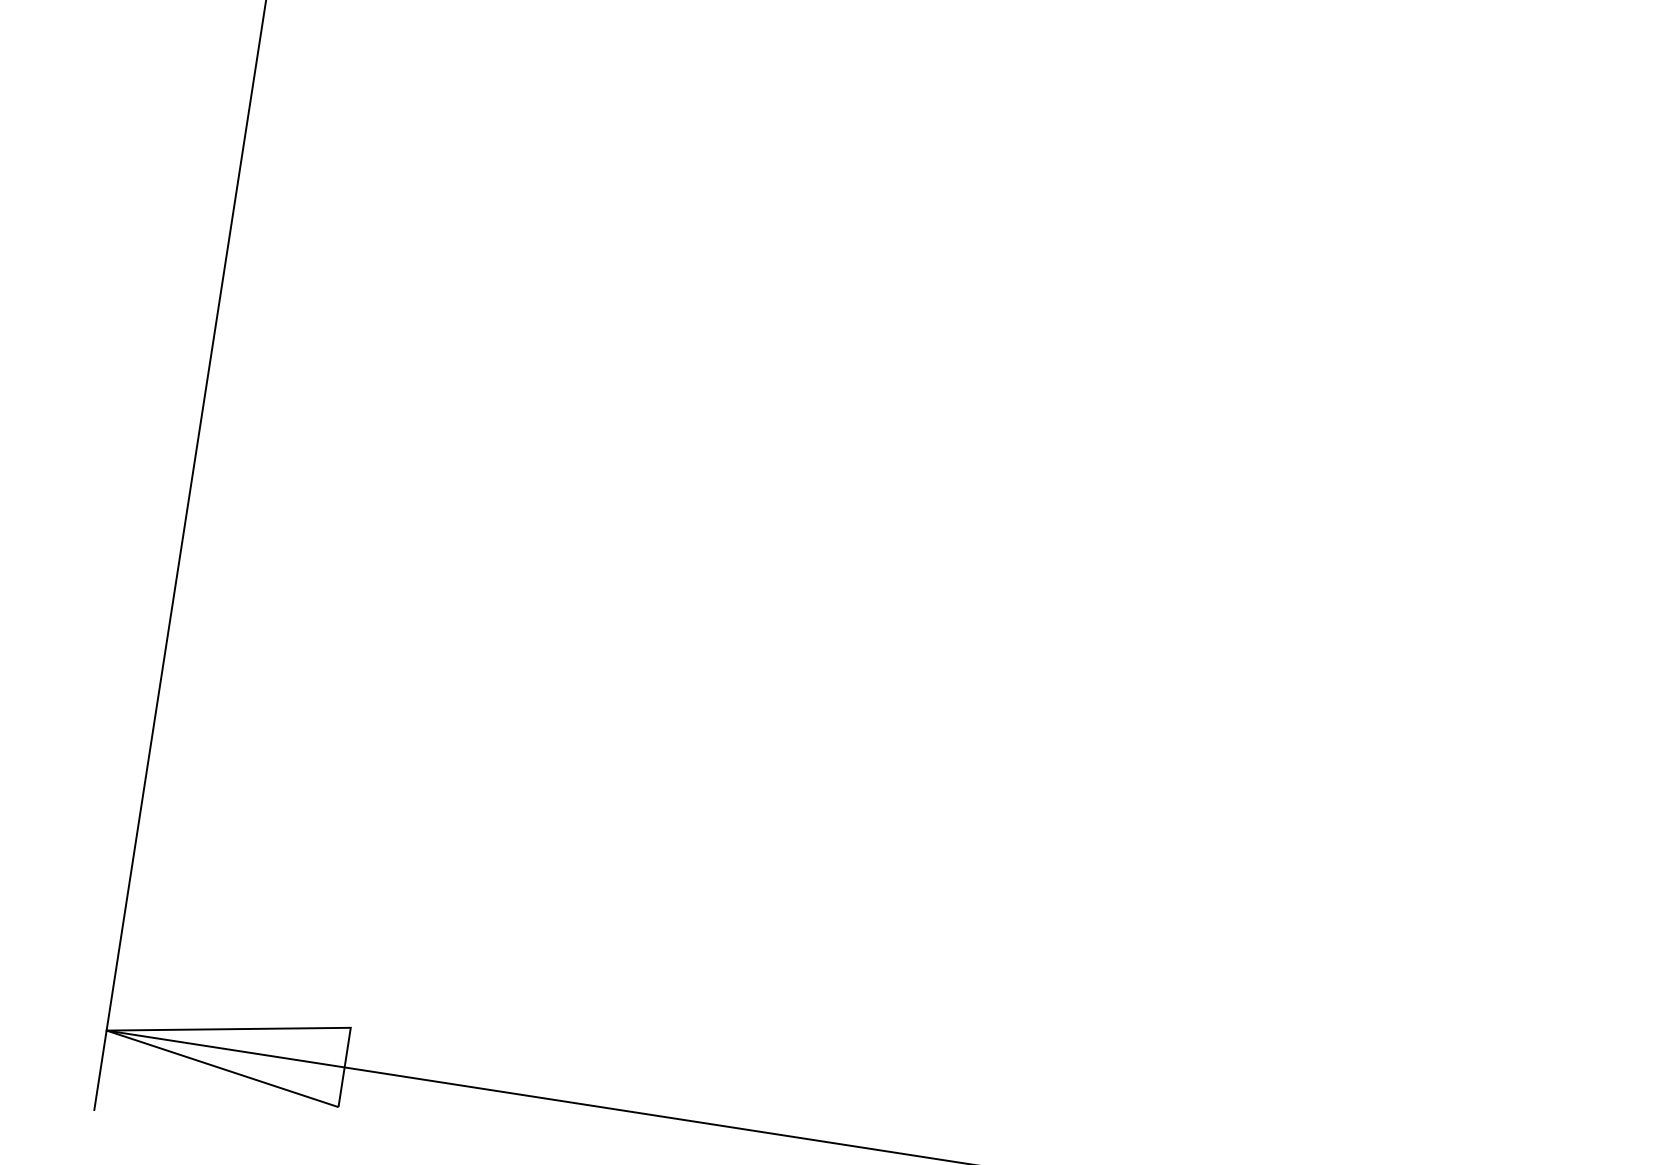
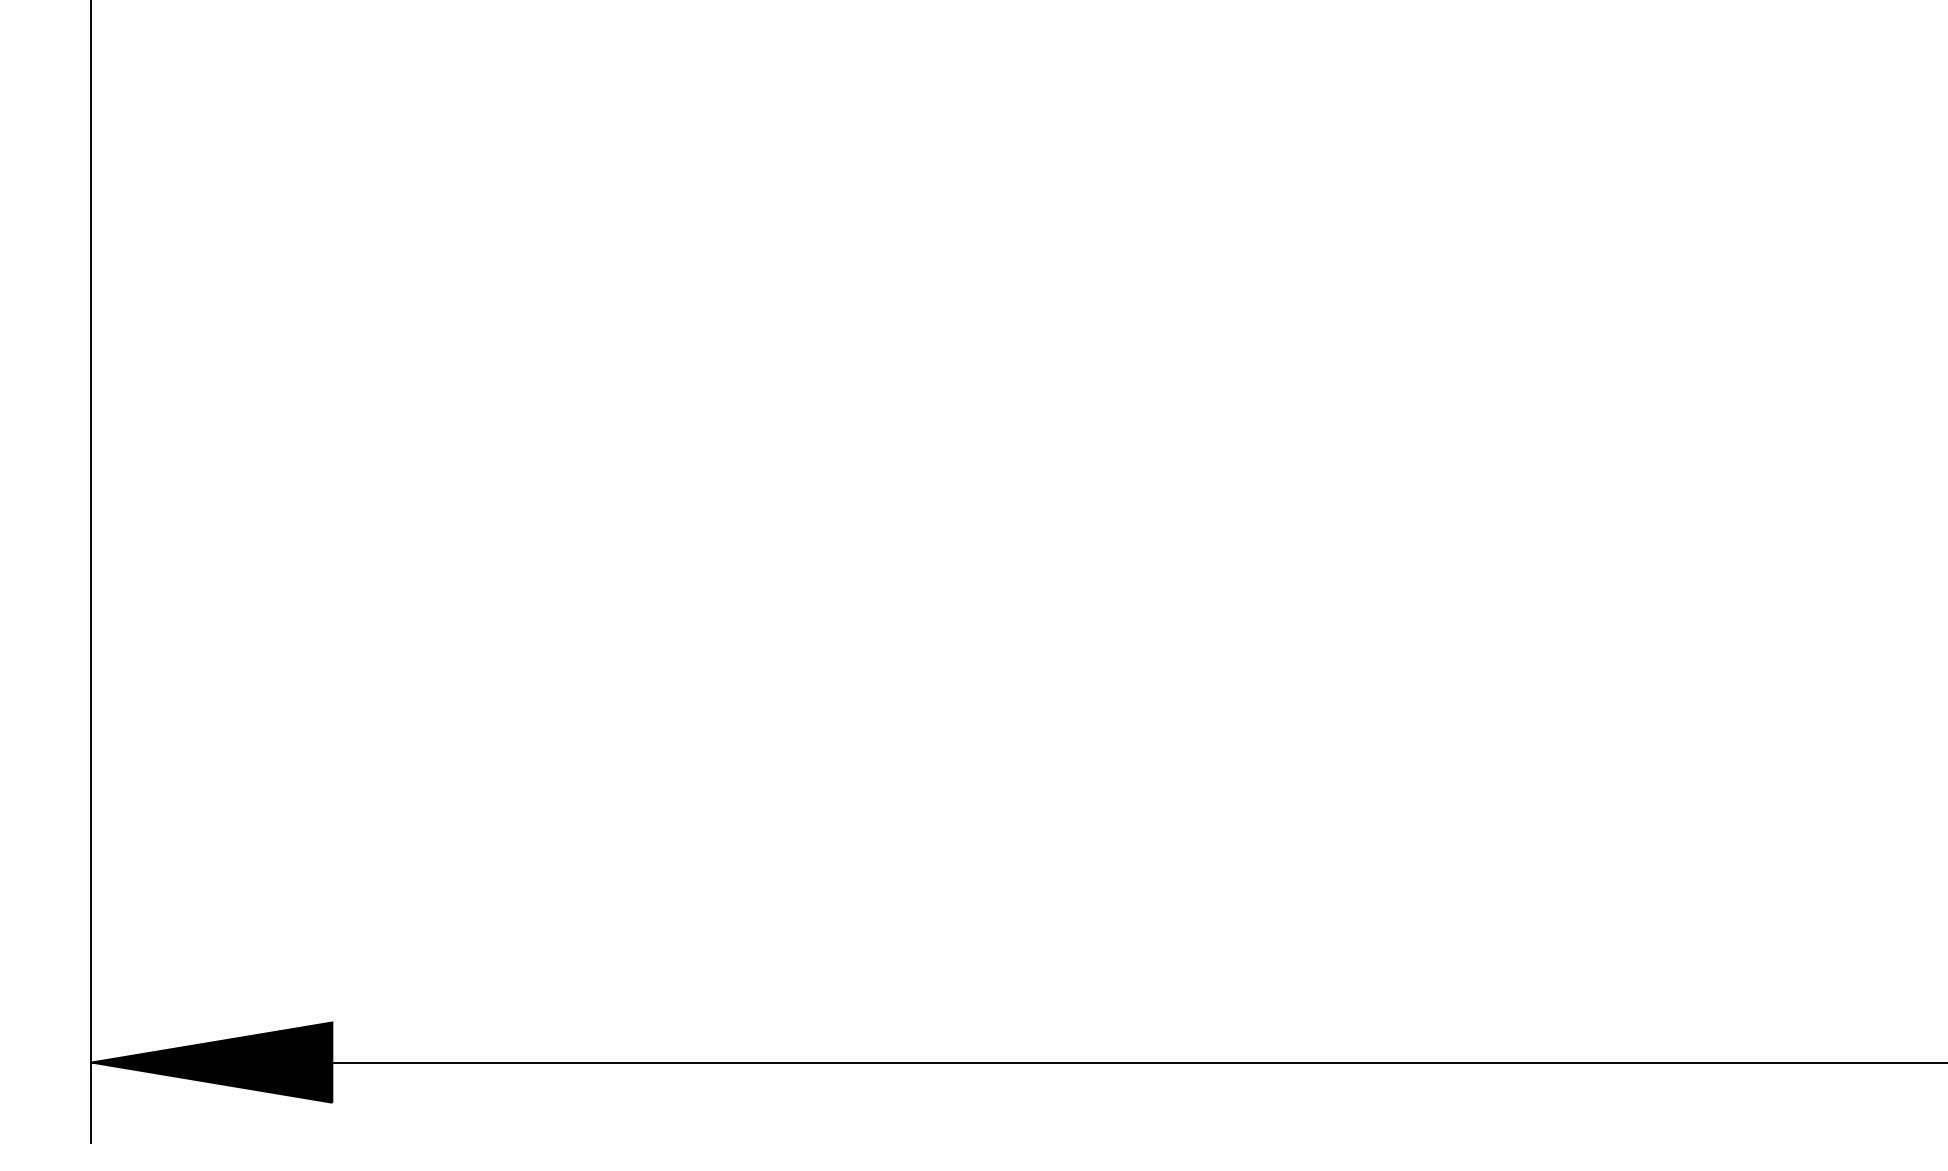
fill: (225, 1048) -> (211, 1062), added

